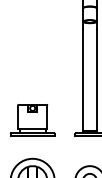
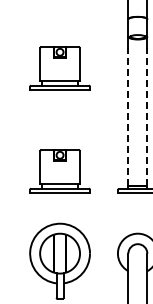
part: (32, 44) -> (59, 68), added
line: (83, 79) -> (128, 116), solid -> dashed
line: (97, 79) -> (147, 116), solid -> dashed

